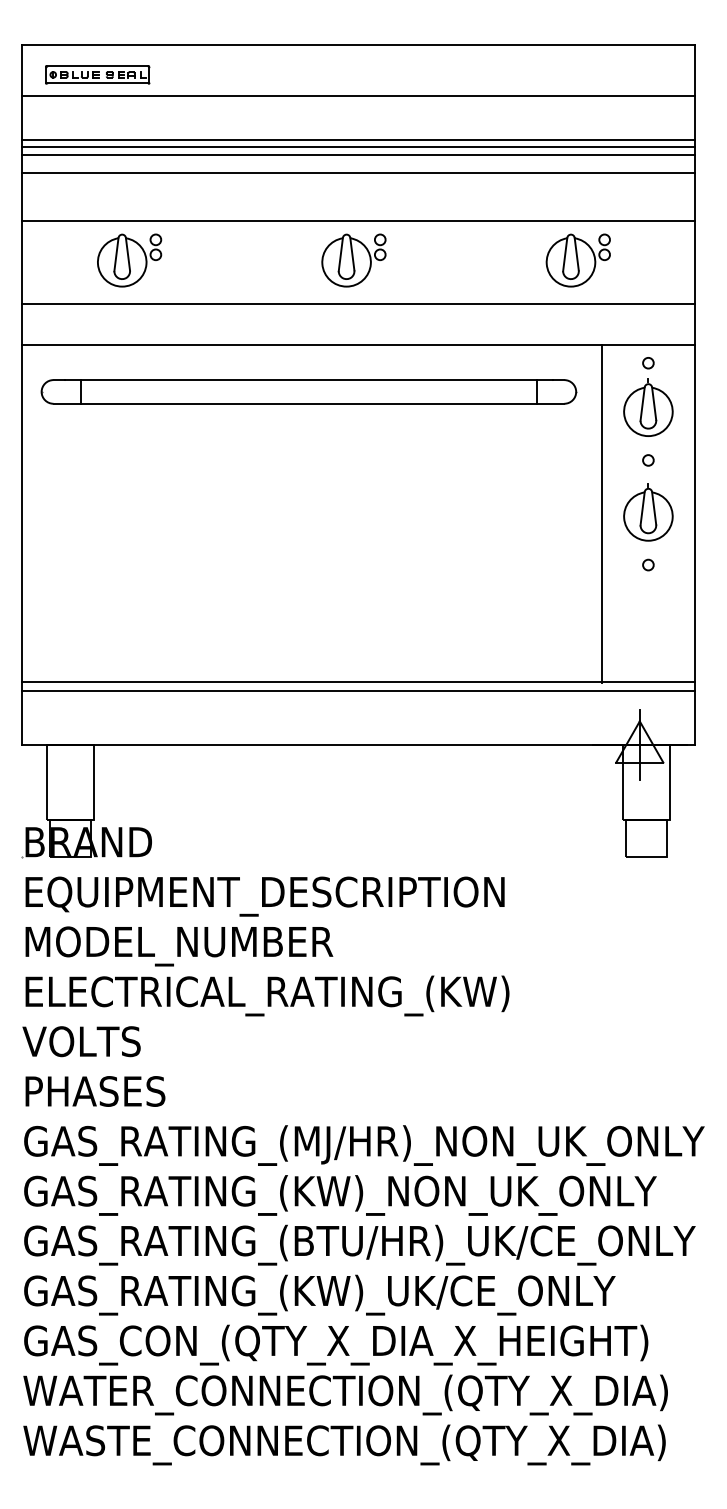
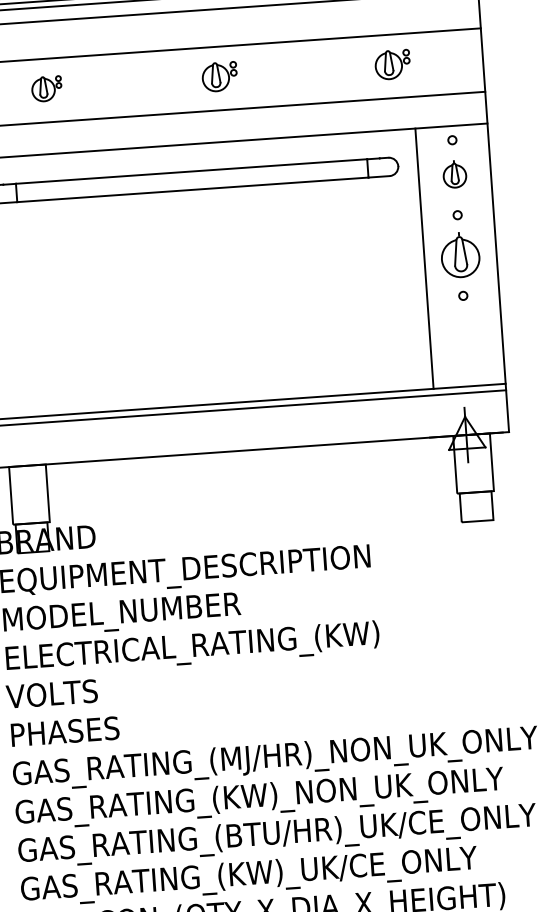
part: (129, 260) -> (46, 89), size x0.6
part: (353, 260) -> (219, 76), size x0.7
part: (577, 260) -> (392, 64), size x0.7
part: (648, 407) -> (454, 174), size x0.6

